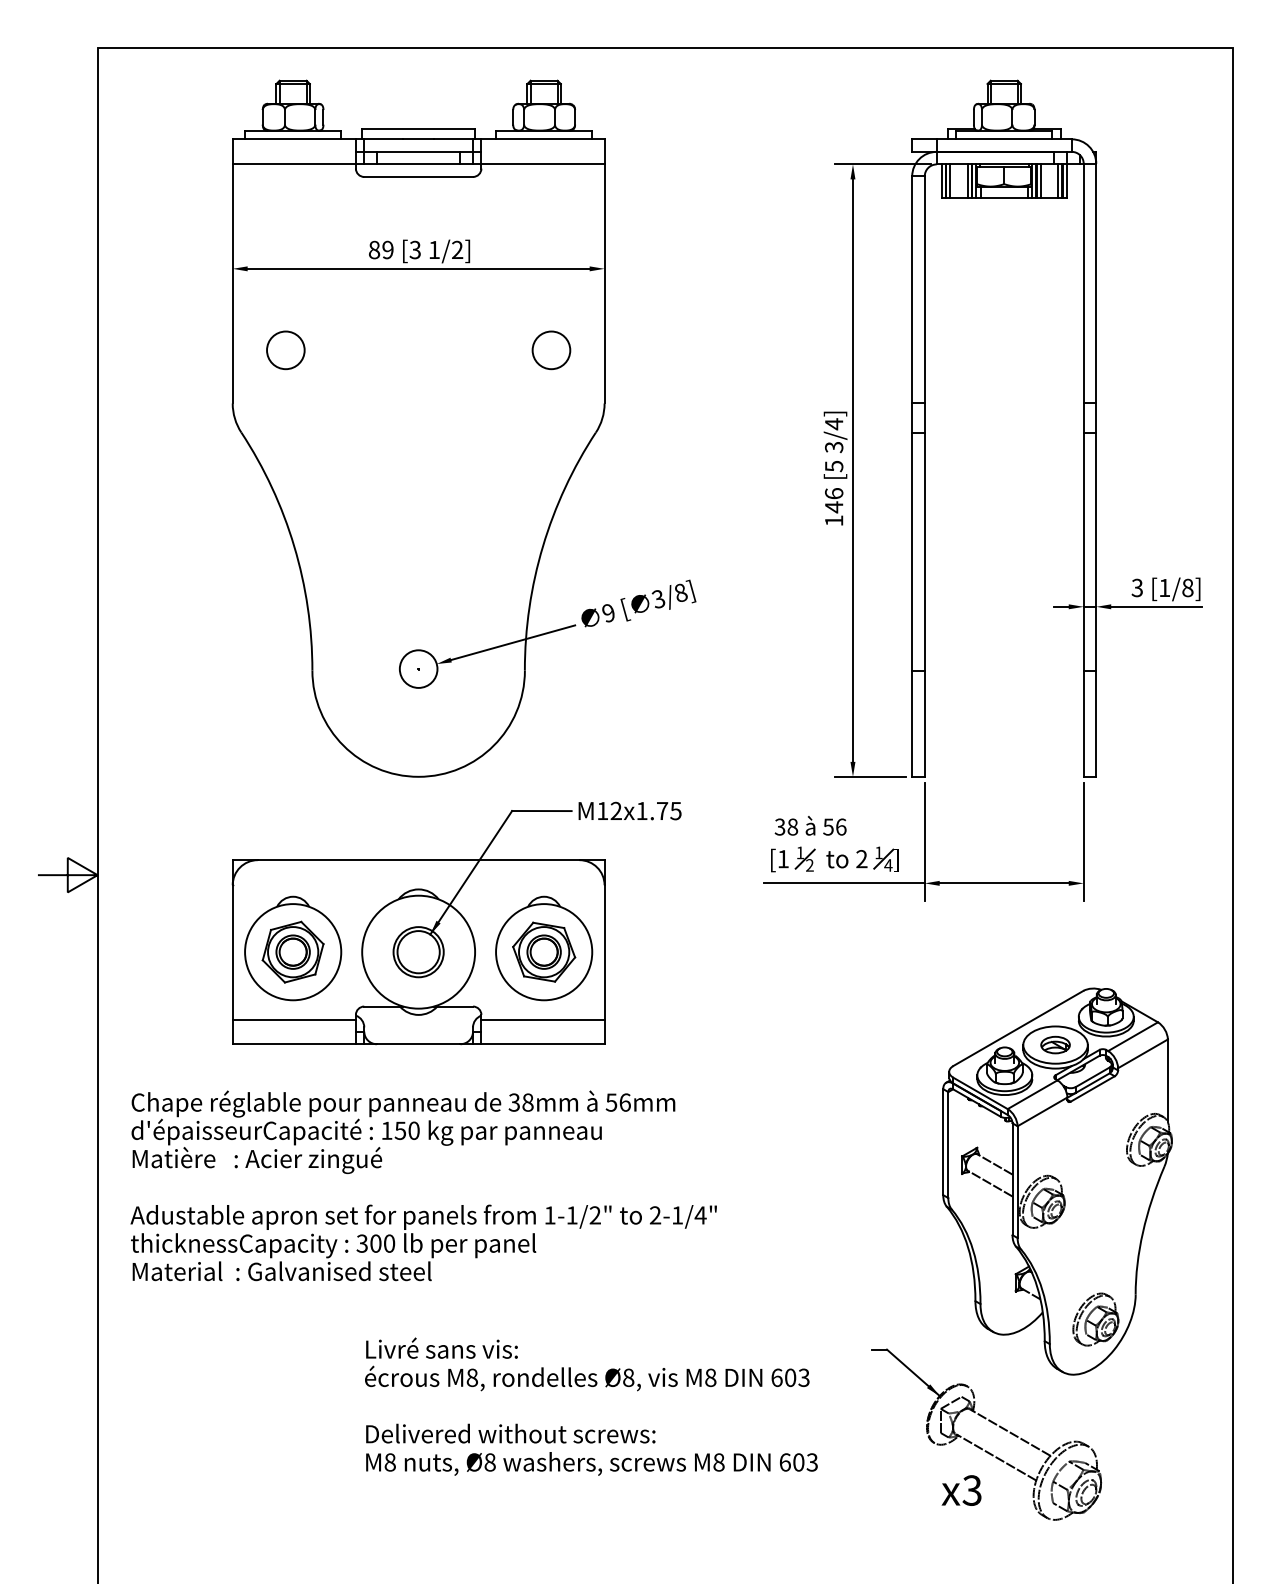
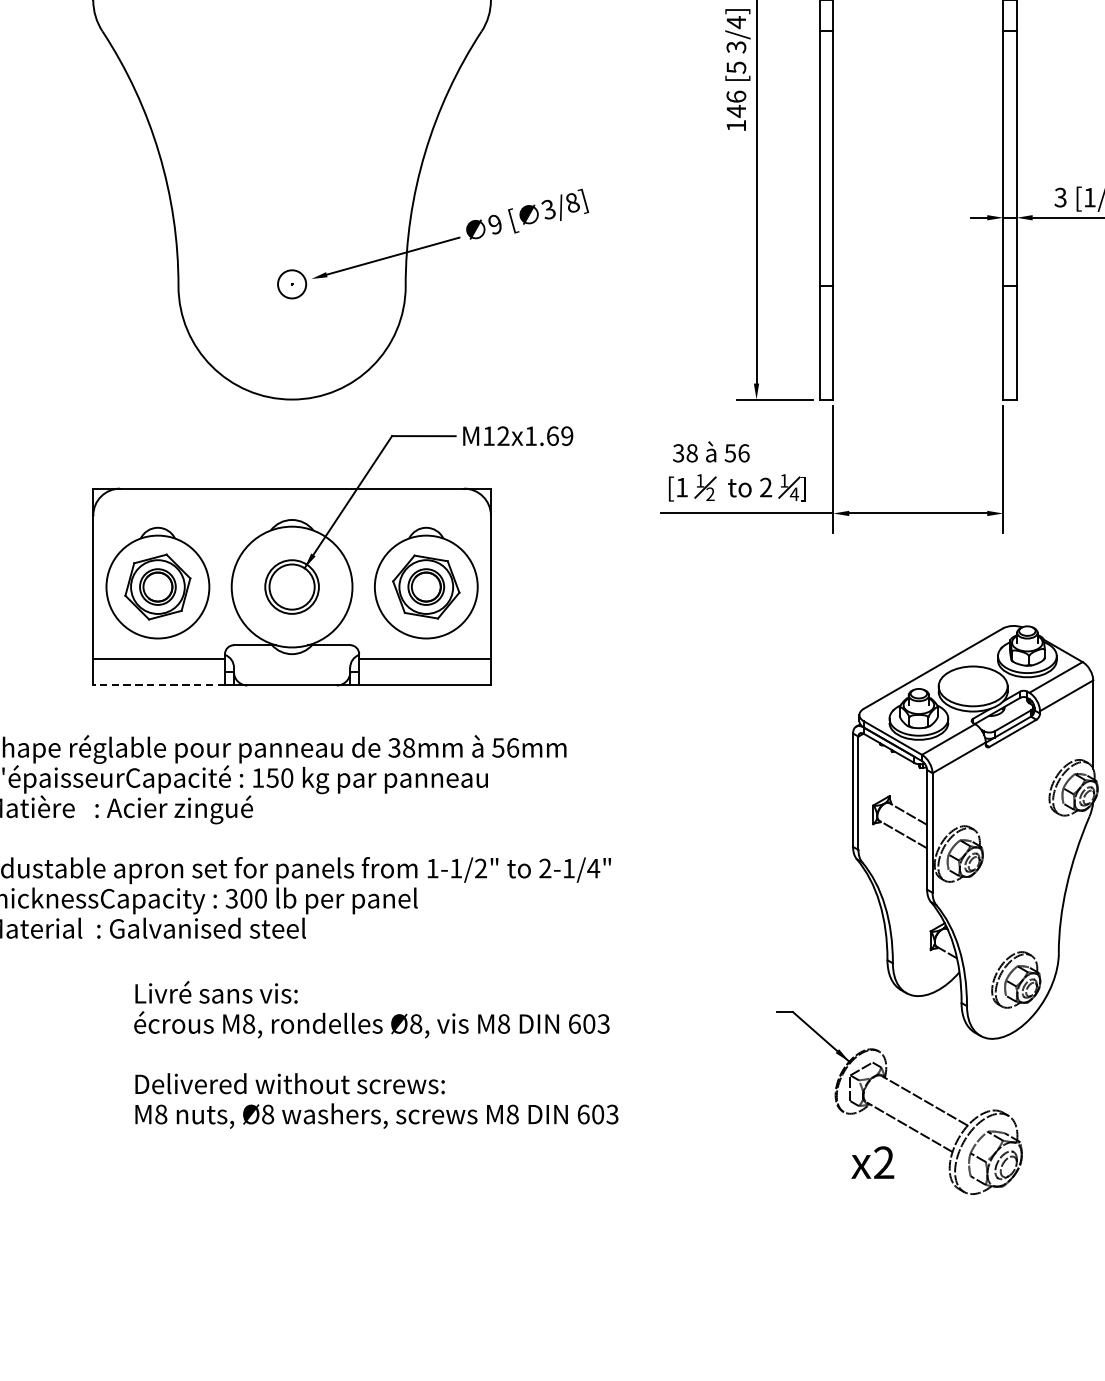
circle: (418, 668) -> (291, 283), size x0.7
text: (669, 810) -> (560, 435), M12x1.75 -> M12x1.69
line: (294, 1044) -> (159, 685), solid -> dashed
part: (1055, 1044) -> (973, 685), removed
text: (591, 1406) -> (376, 1054), moved
text: (971, 1490) -> (883, 1162), x3 -> x2

